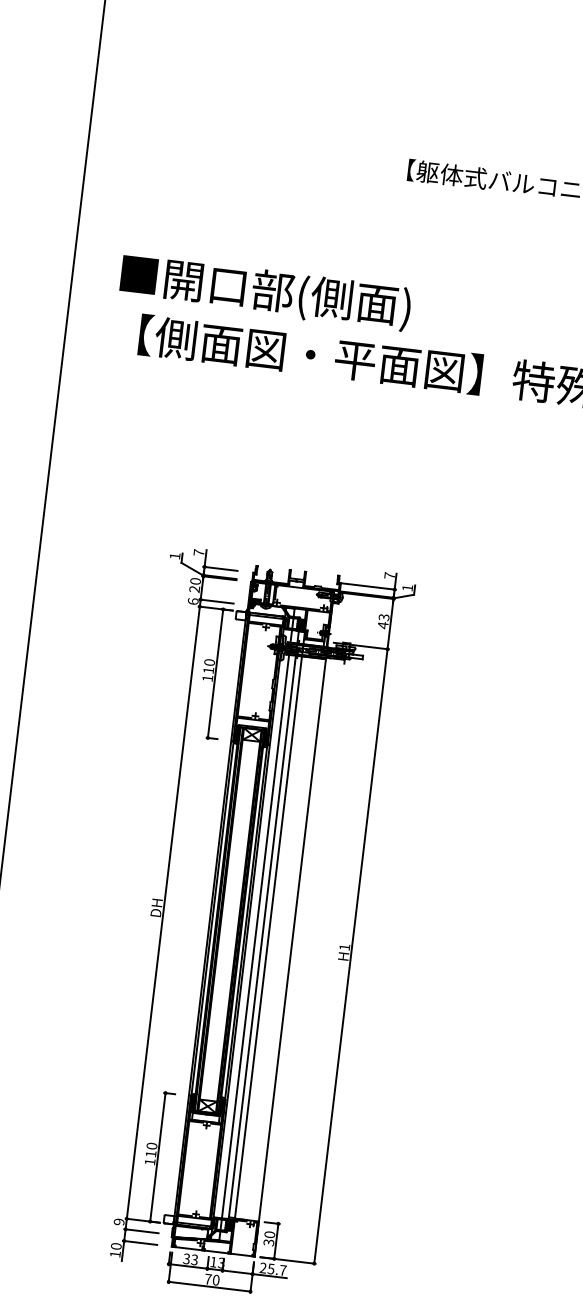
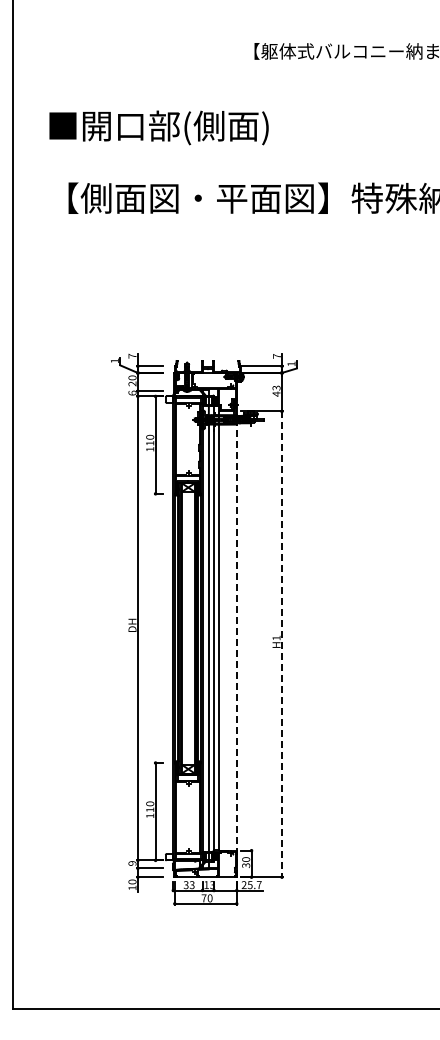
text: (264, 292) -> (158, 127), moved
line: (350, 956) -> (281, 644), solid -> dashed
line: (289, 957) -> (236, 650), solid -> dashed

